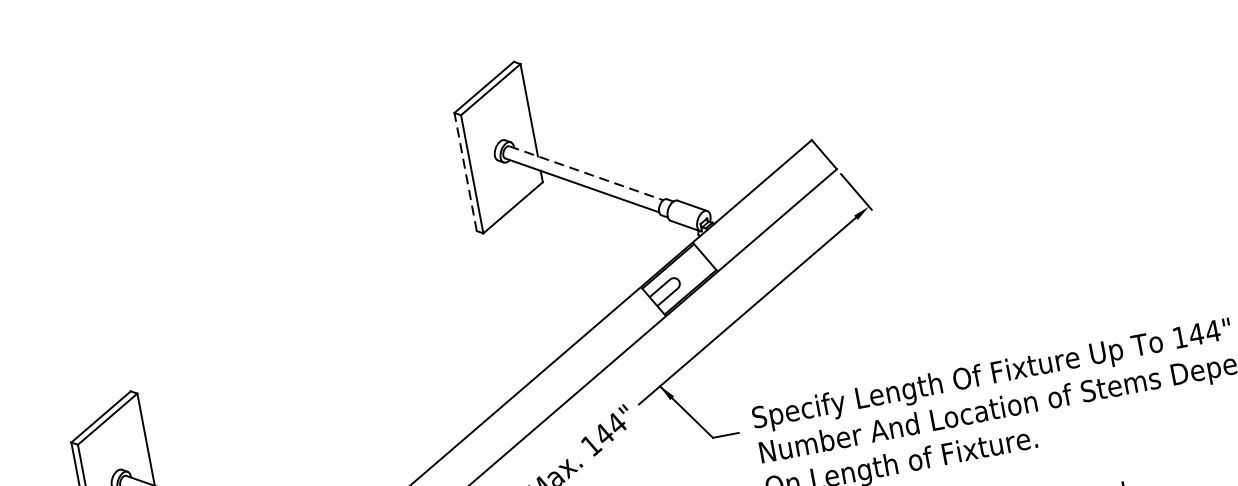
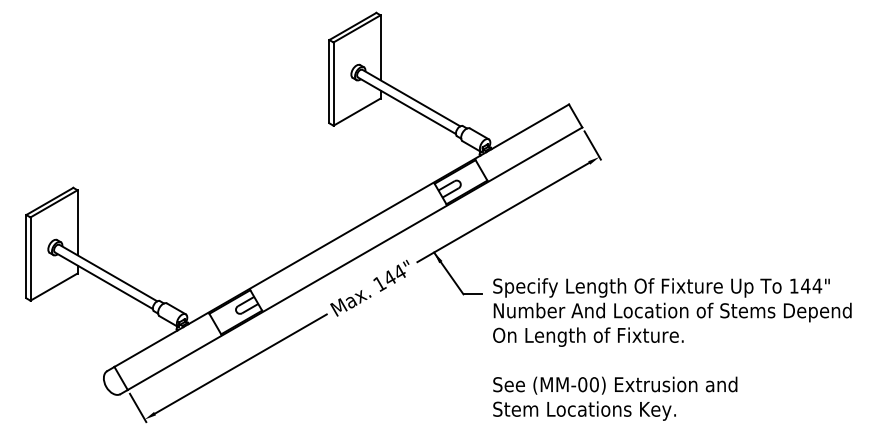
line: (465, 171) -> (329, 81), dashed -> solid
line: (586, 173) -> (411, 98), dashed -> solid

